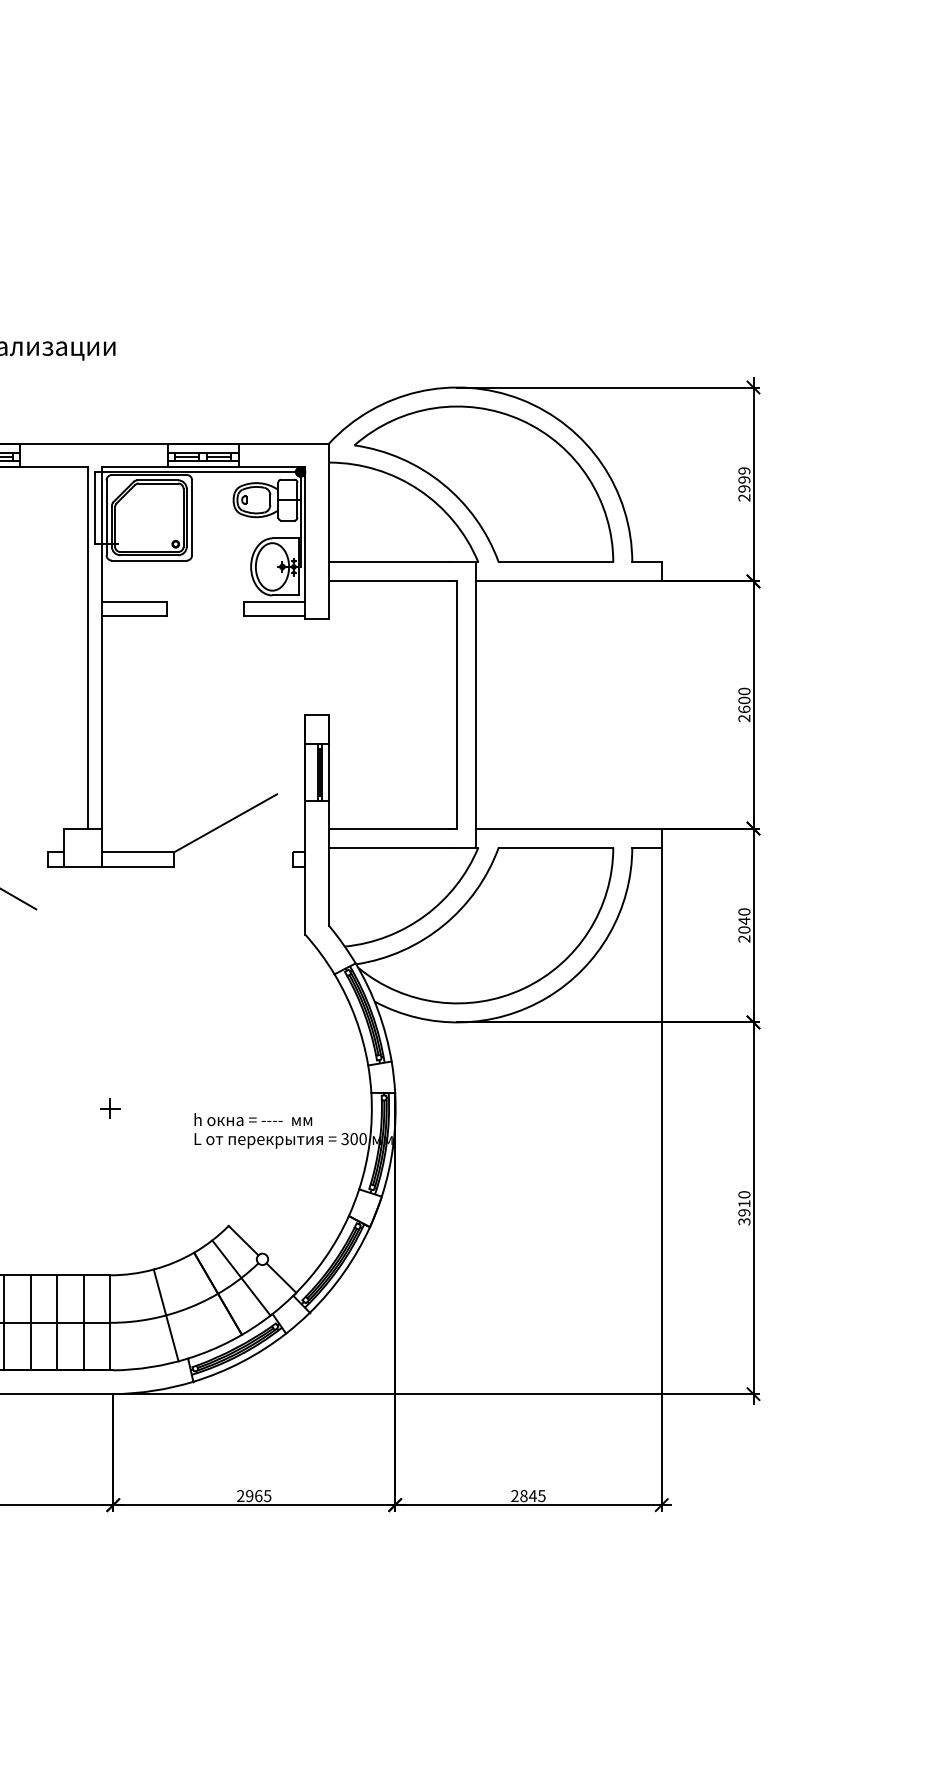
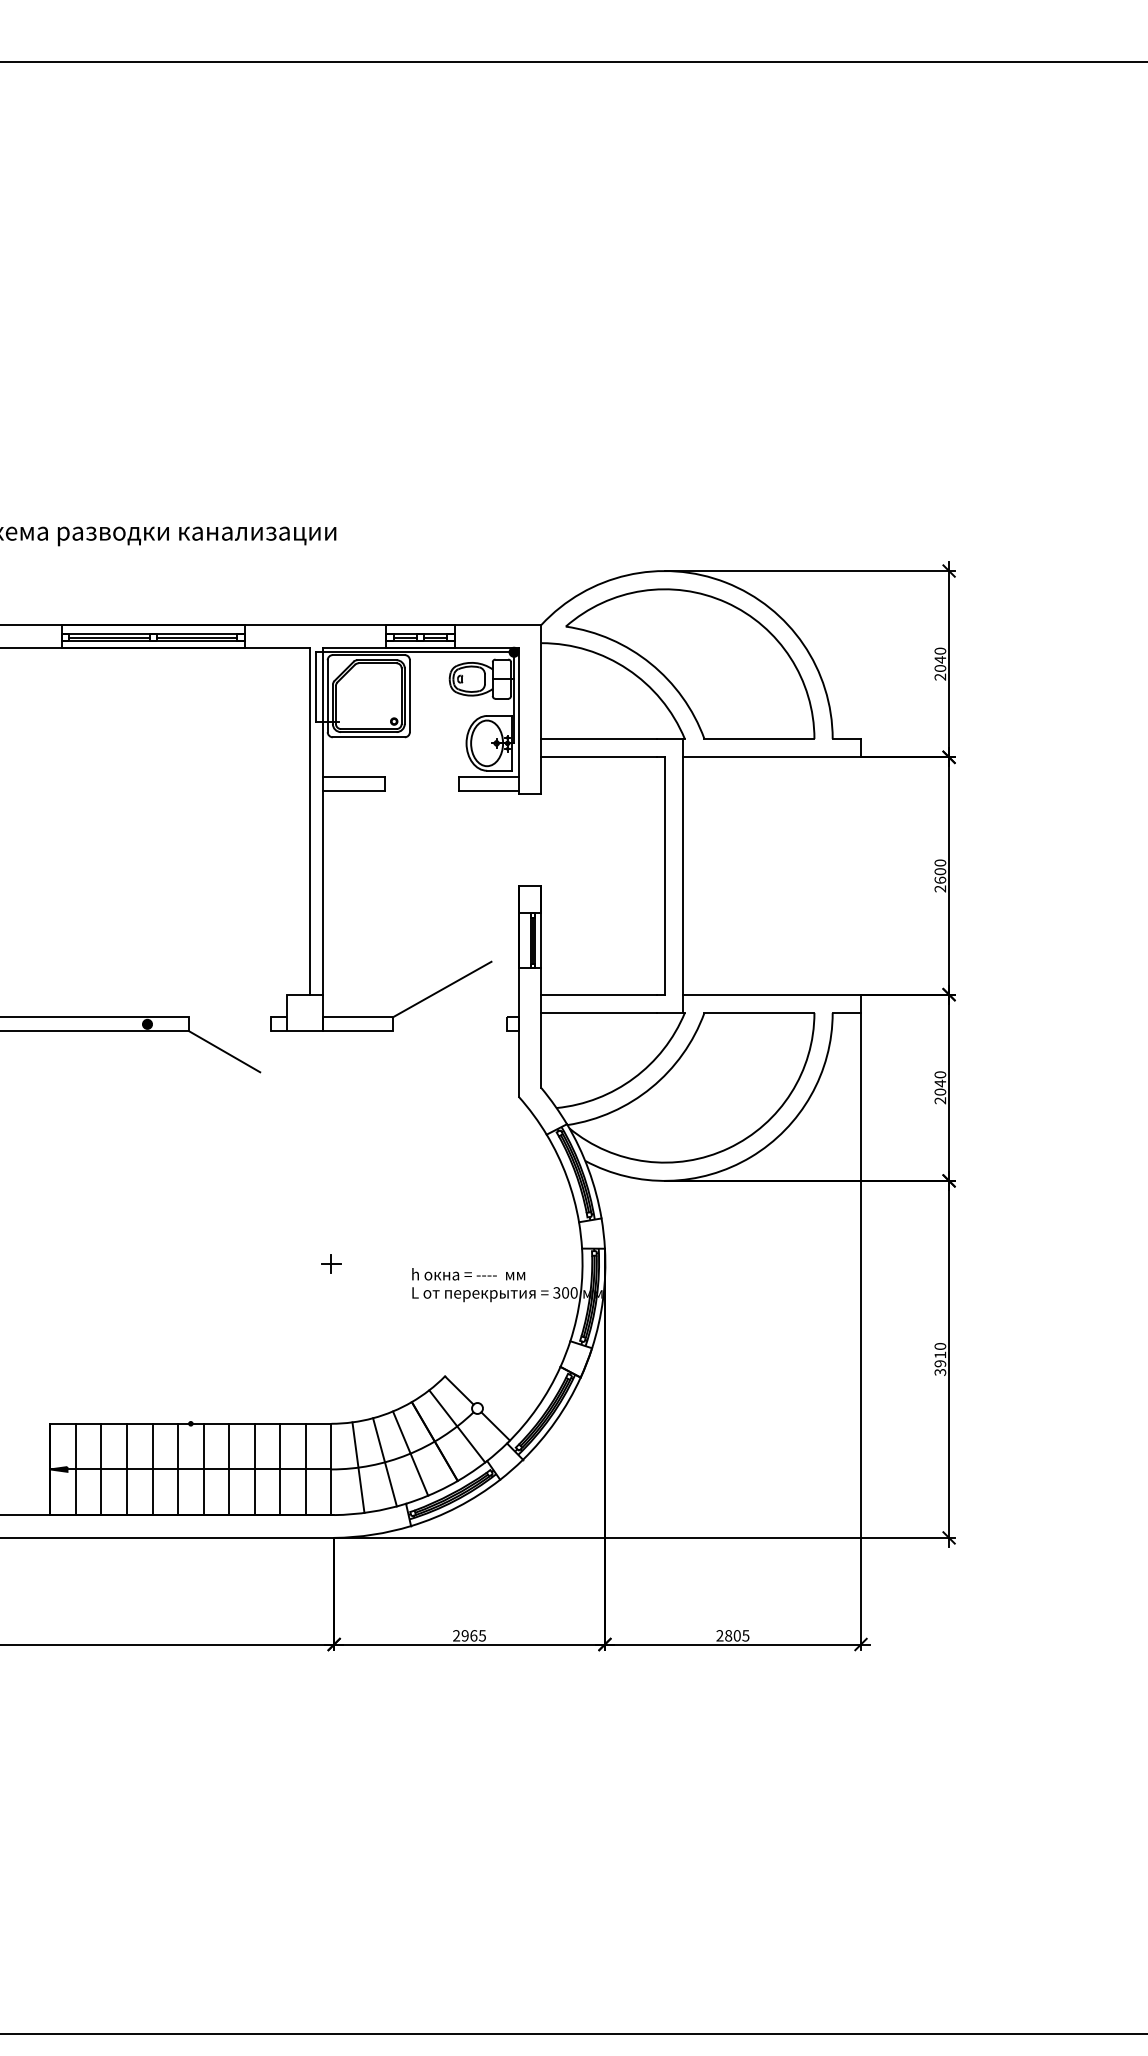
text: (744, 479) -> (940, 659), 2999 -> 2040
line: (192, 1306) -> (410, 1453), added
line: (138, 1320) -> (358, 1467), added
text: (533, 1495) -> (737, 1635), 2845 -> 2805

